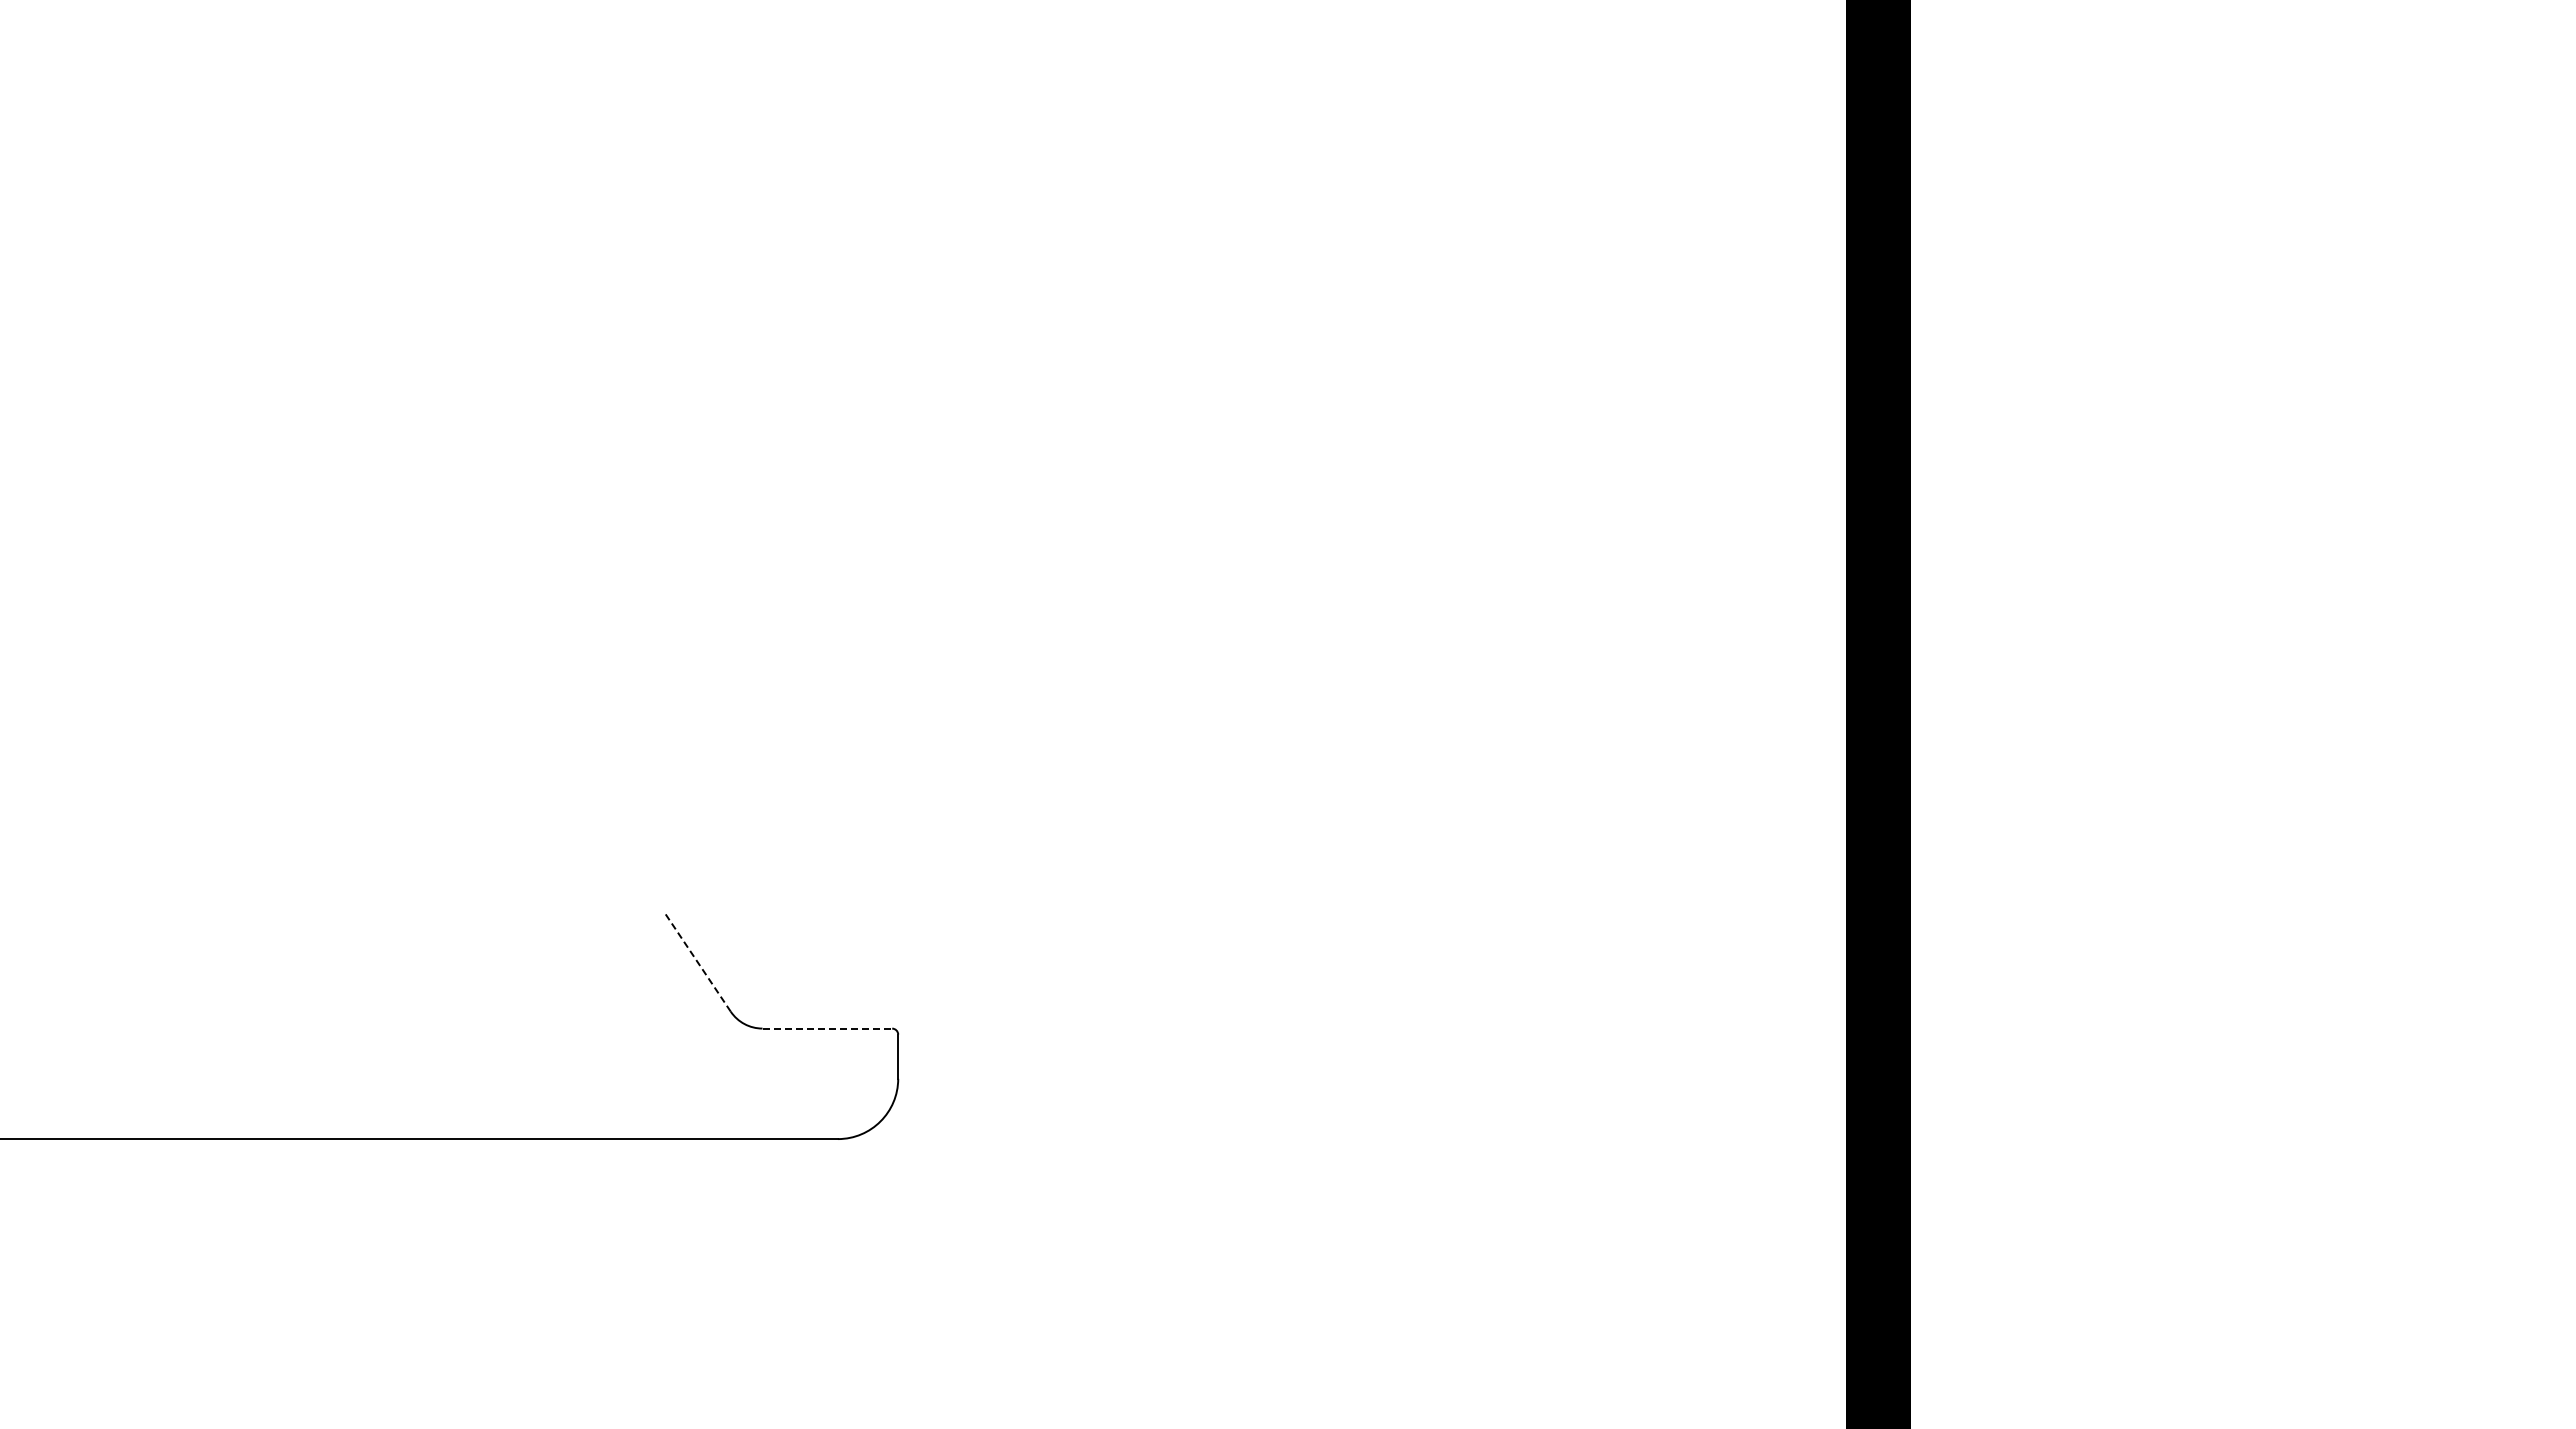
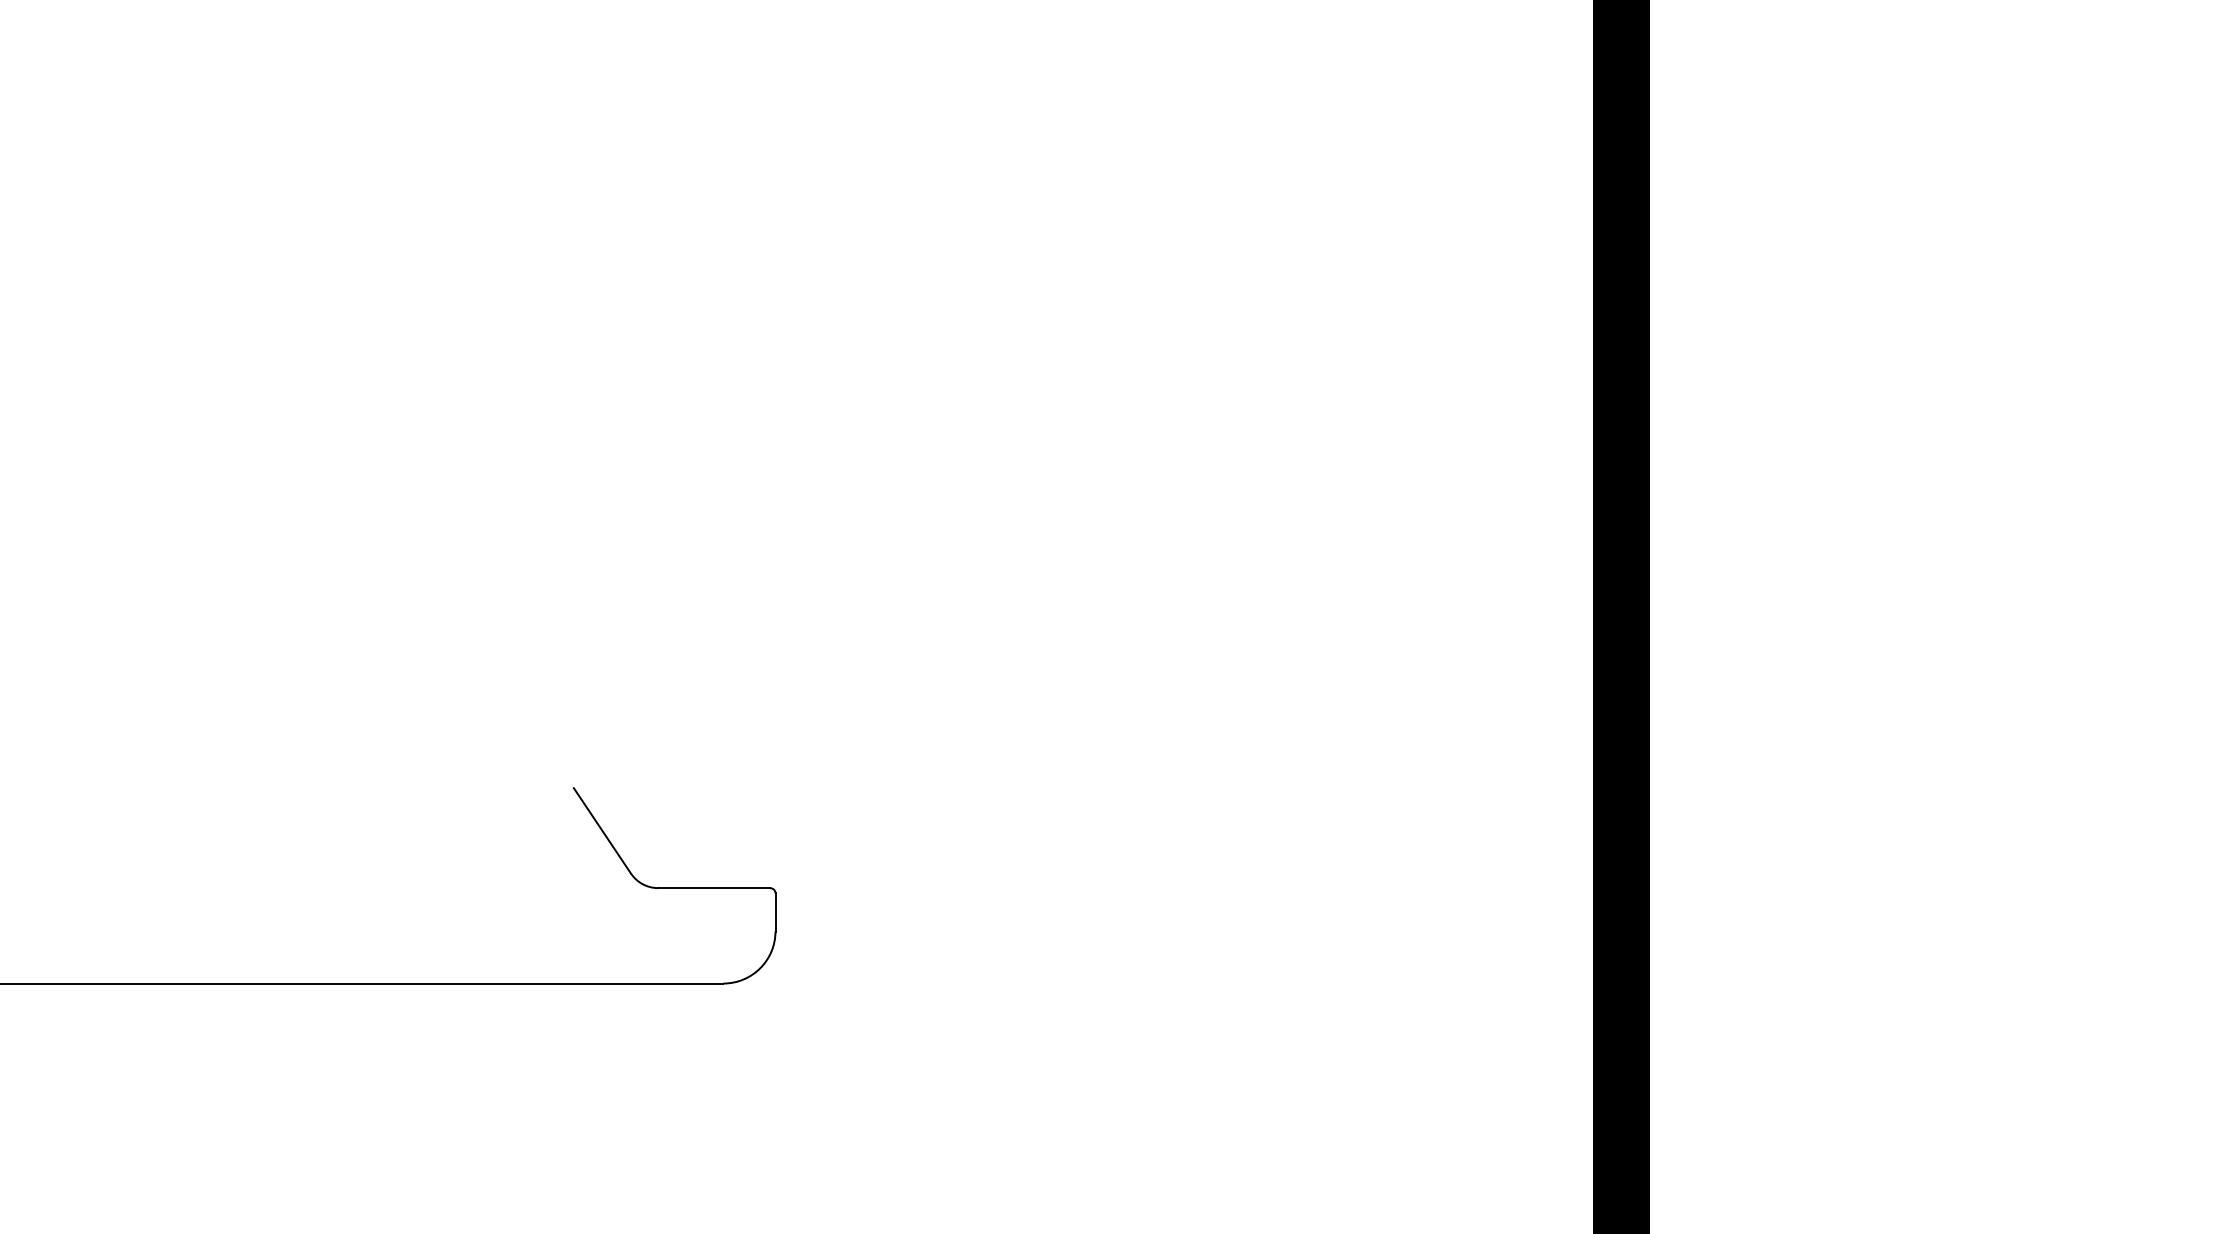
line: (697, 961) -> (602, 830), dashed -> solid
line: (827, 1028) -> (714, 888), dashed -> solid

